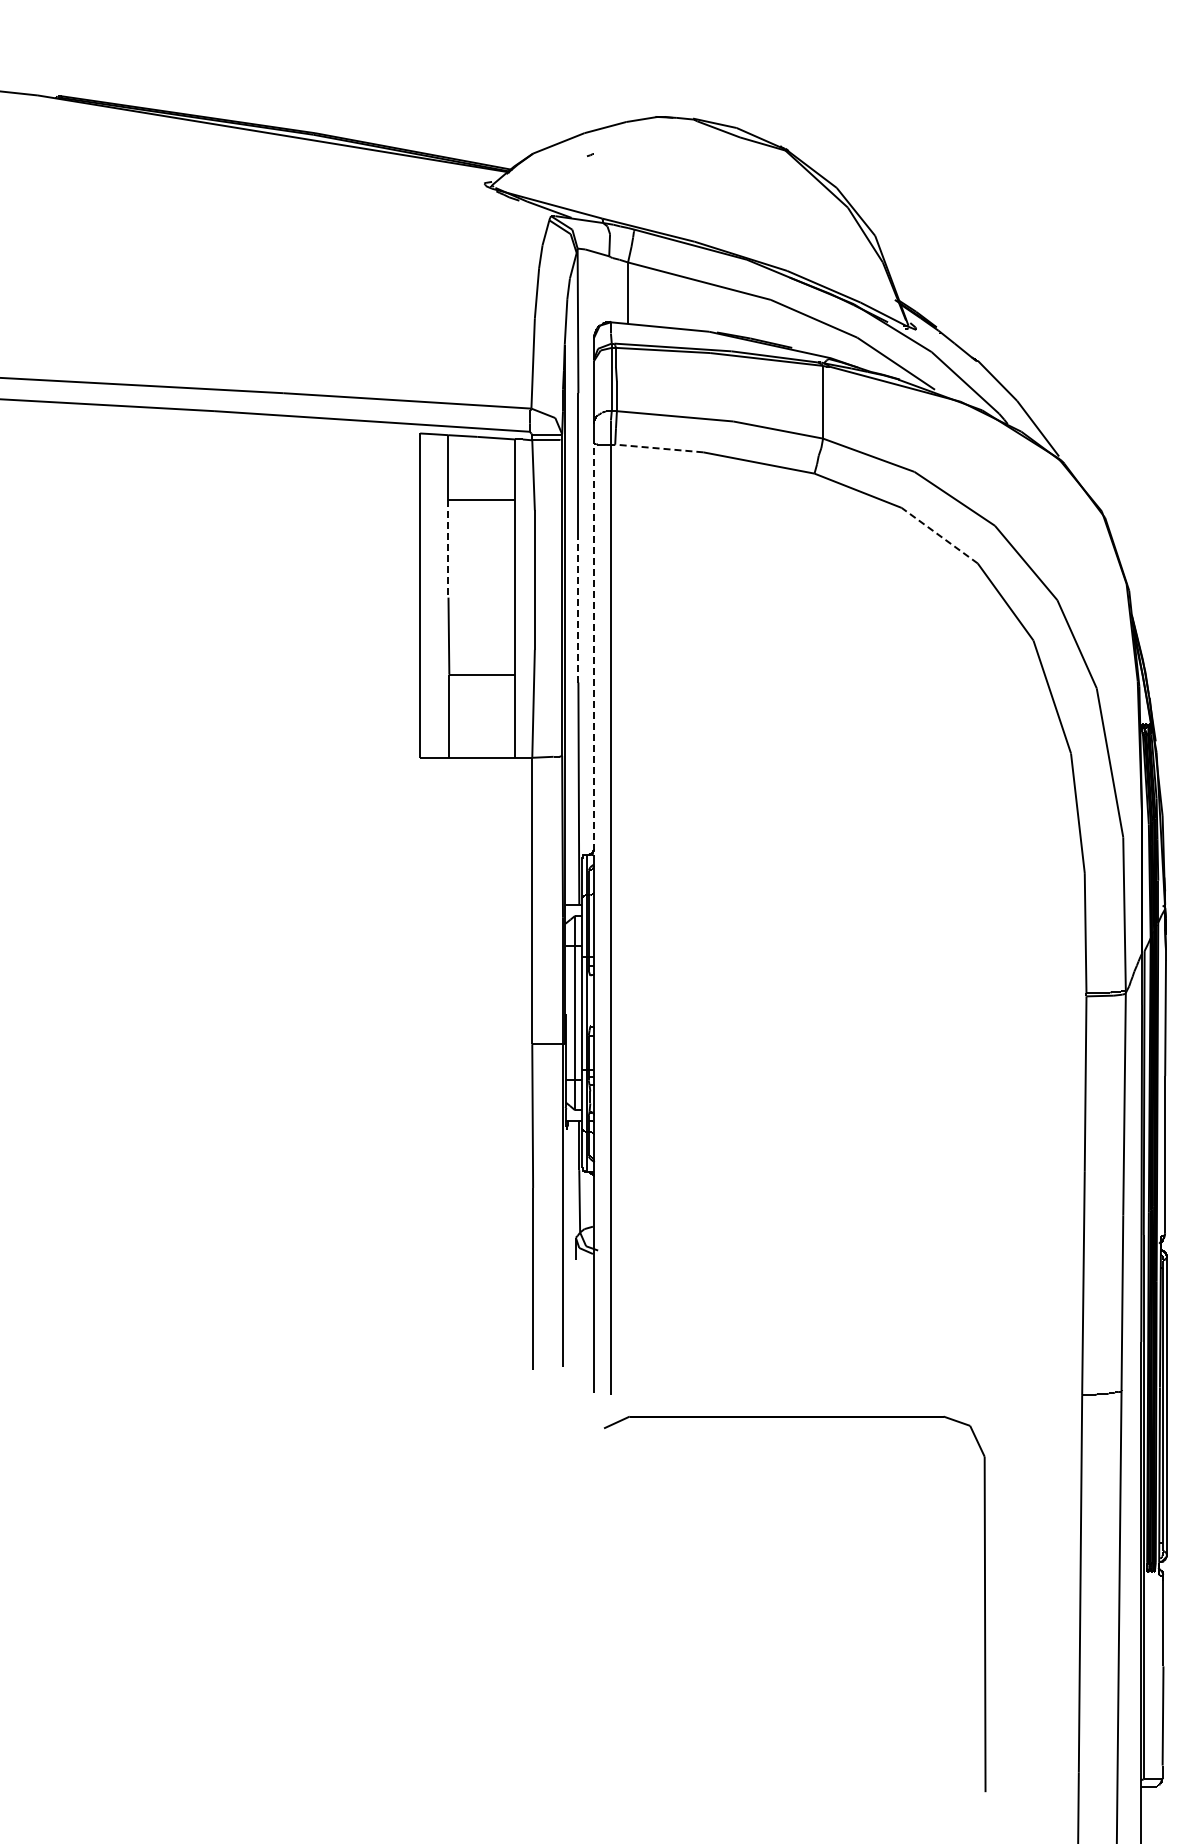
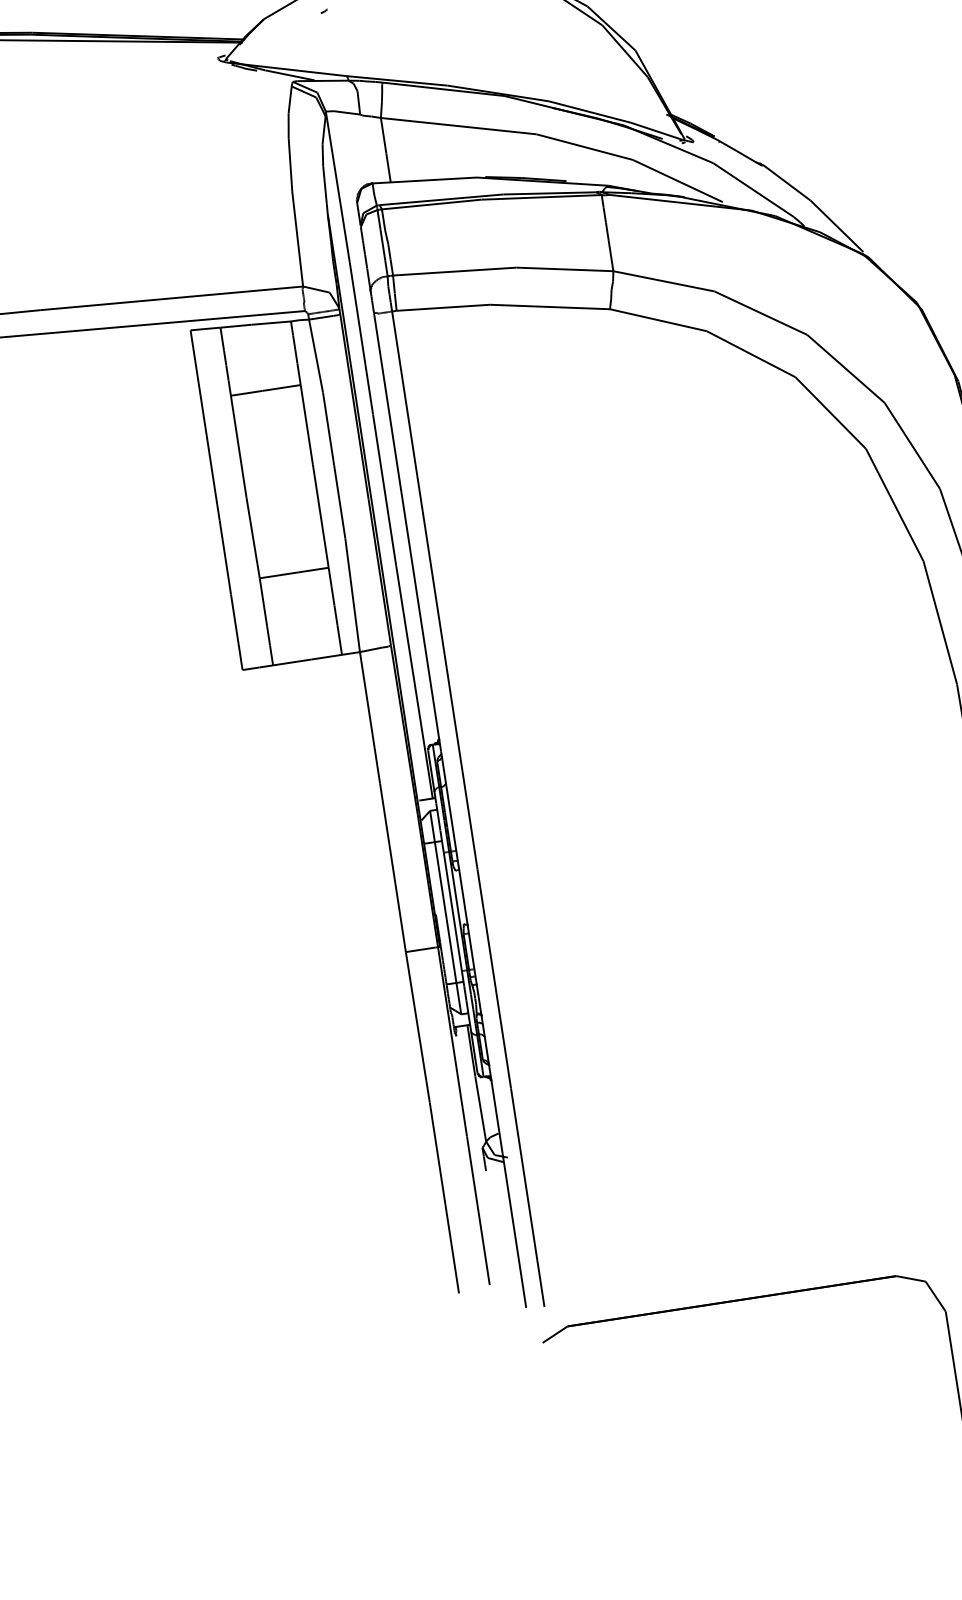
line: (658, 448) -> (442, 307), dashed -> solid
line: (939, 535) -> (750, 354), dashed -> solid
line: (448, 548) -> (238, 446), dashed -> solid
line: (578, 609) -> (384, 489), dashed -> solid
line: (593, 652) -> (407, 532), dashed -> solid

